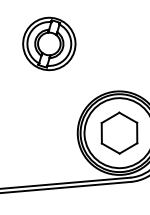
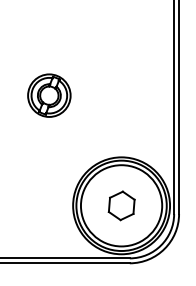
part: (49, 43) -> (49, 95), size x0.7
part: (119, 132) -> (121, 205), size x0.6

